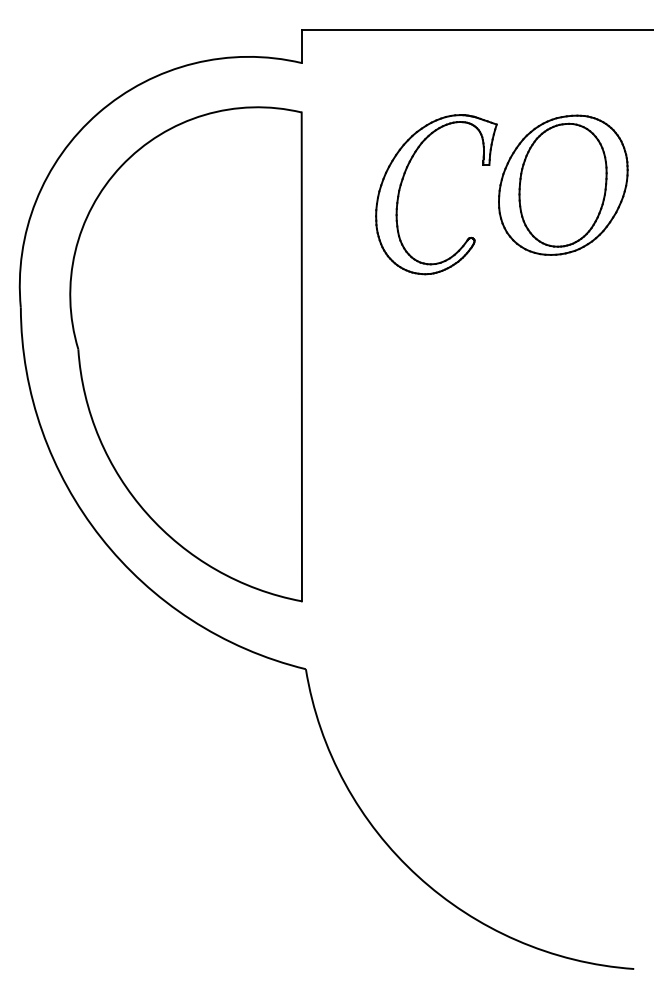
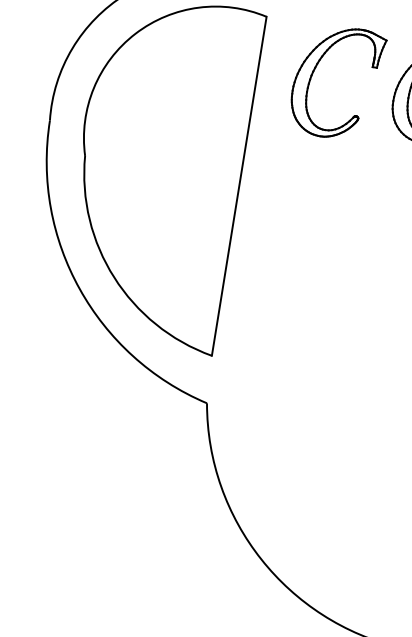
part: (402, 183) -> (314, 70), moved

